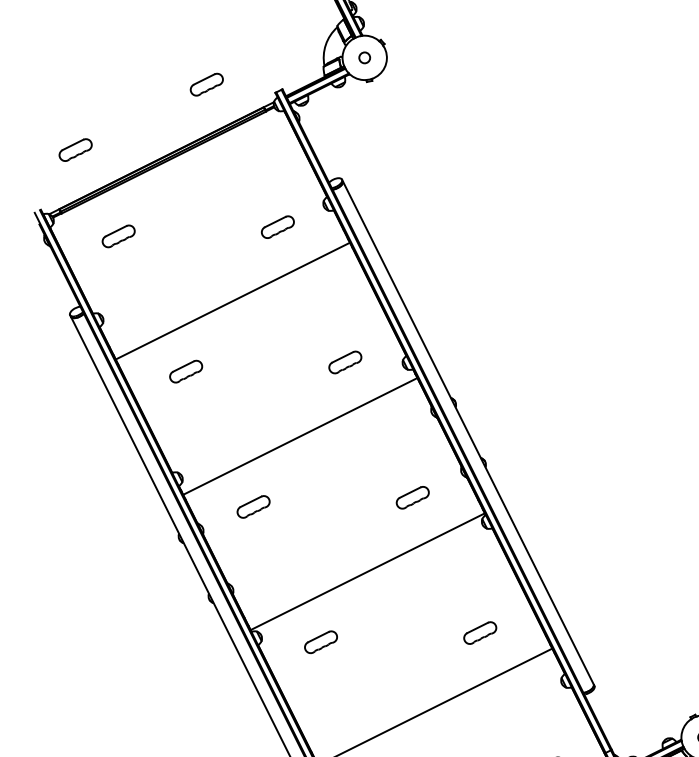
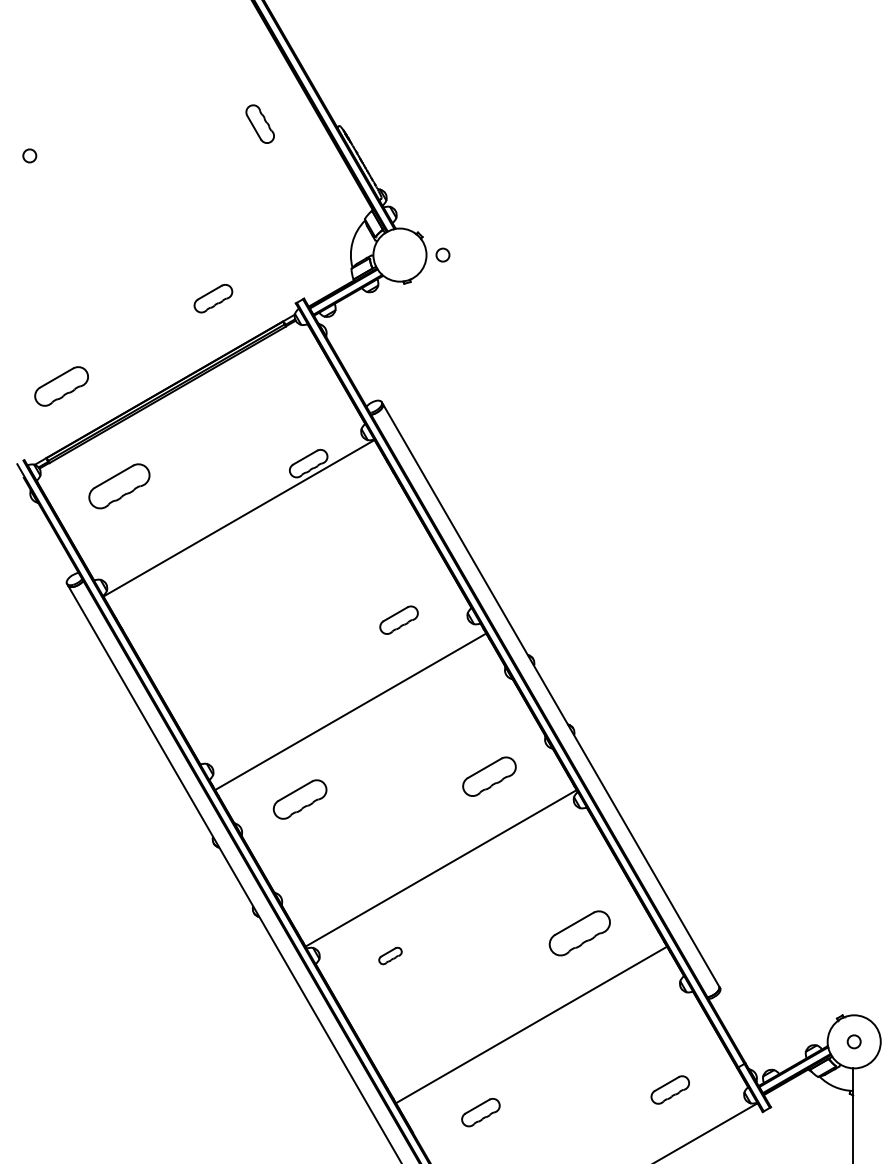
circle: (364, 57) -> (442, 254), moved
part: (75, 149) -> (61, 385), size x1.4
part: (118, 235) -> (118, 485), size x1.6
line: (232, 300) -> (238, 517), moved
part: (186, 371) -> (209, 642), removed
part: (412, 497) -> (489, 776), size x1.4
part: (253, 506) -> (299, 798), size x1.4
part: (479, 633) -> (579, 933), size x1.6
part: (321, 641) -> (390, 955), size x0.6

